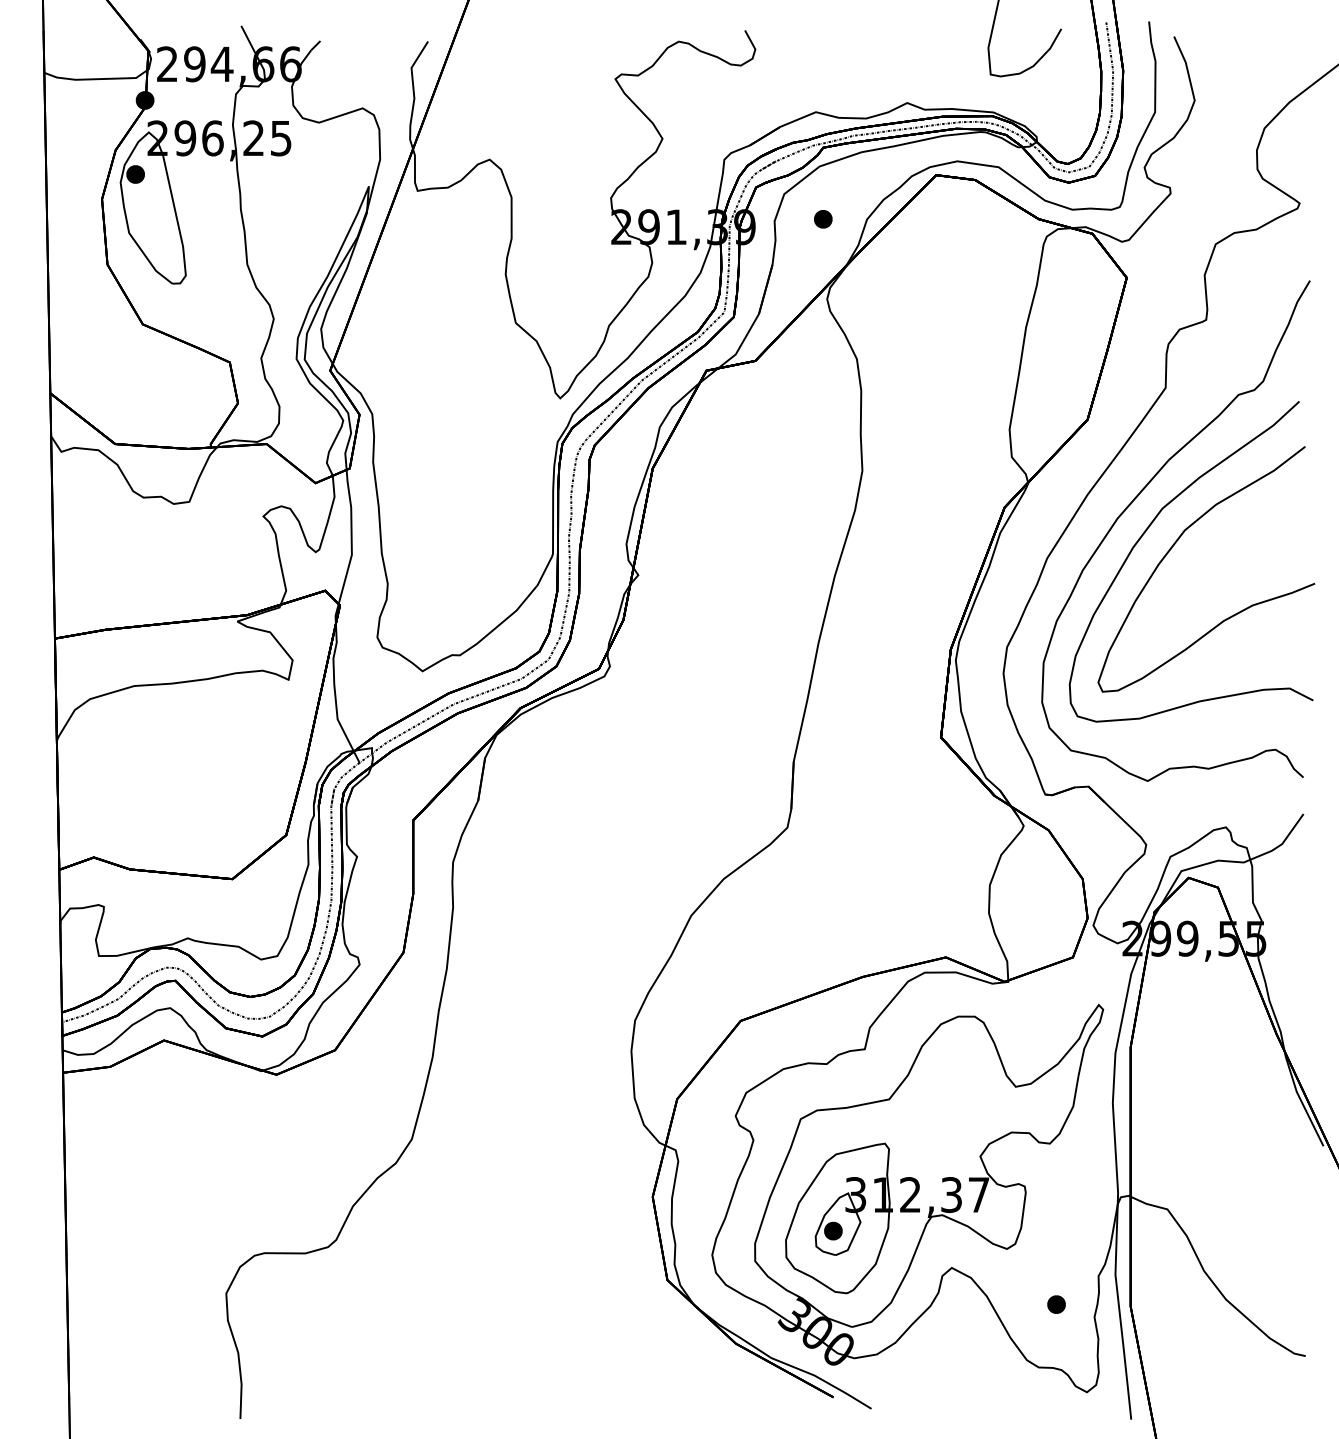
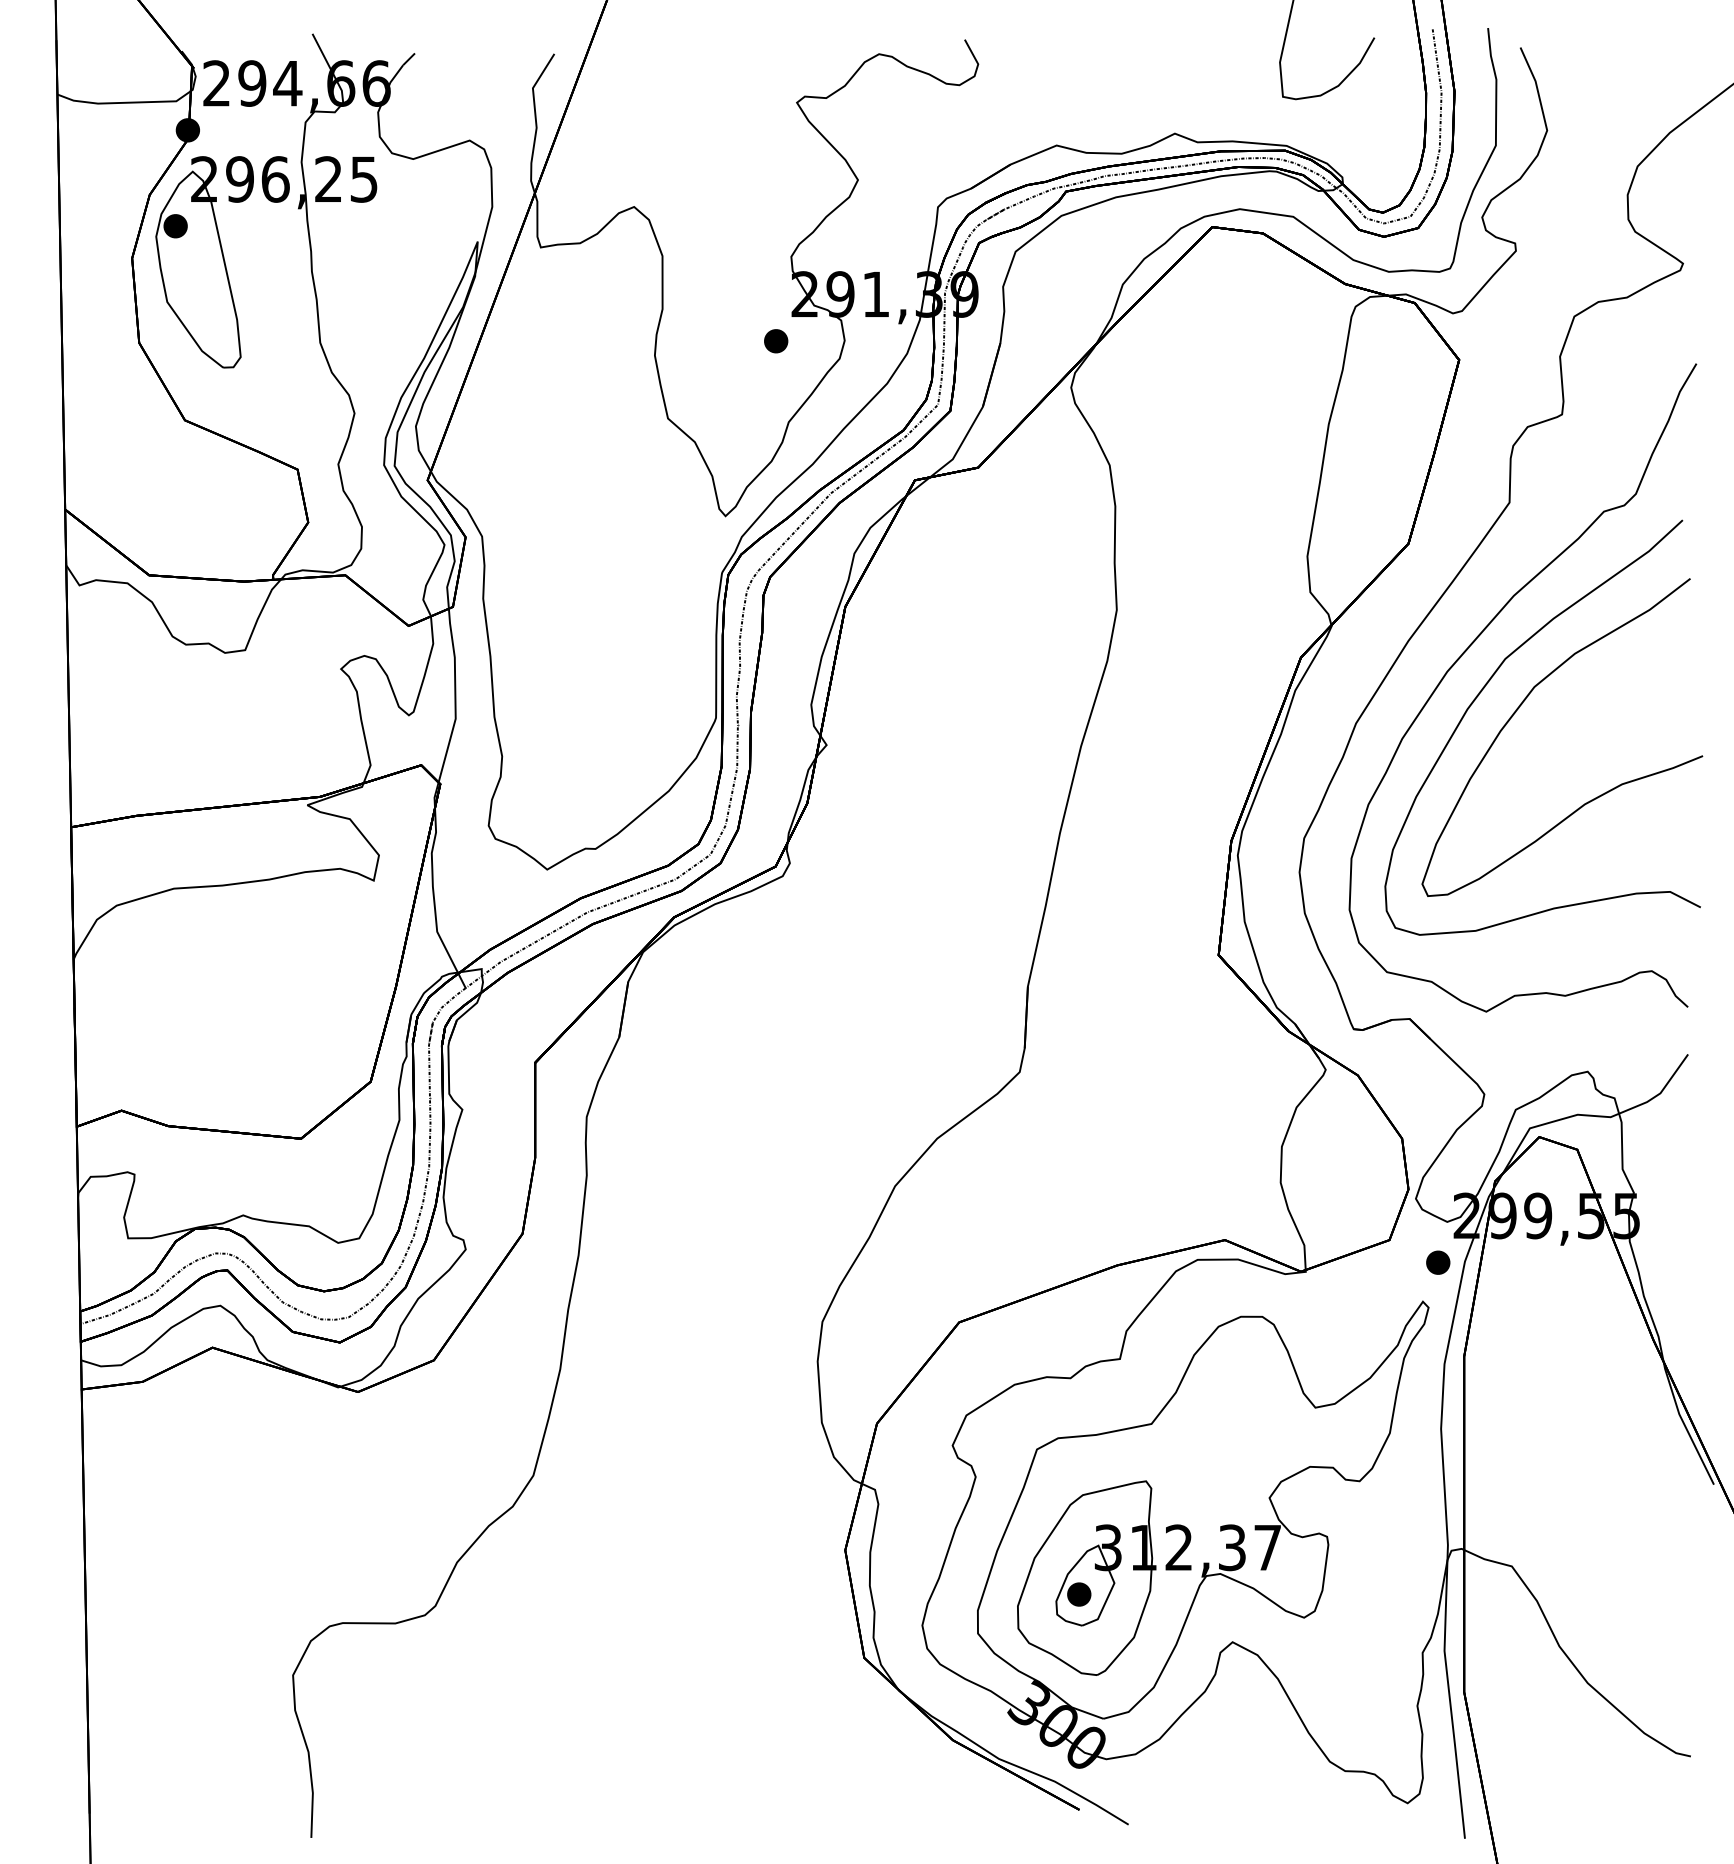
part: (823, 219) -> (776, 341), moved
part: (1056, 1304) -> (1438, 1262), moved

